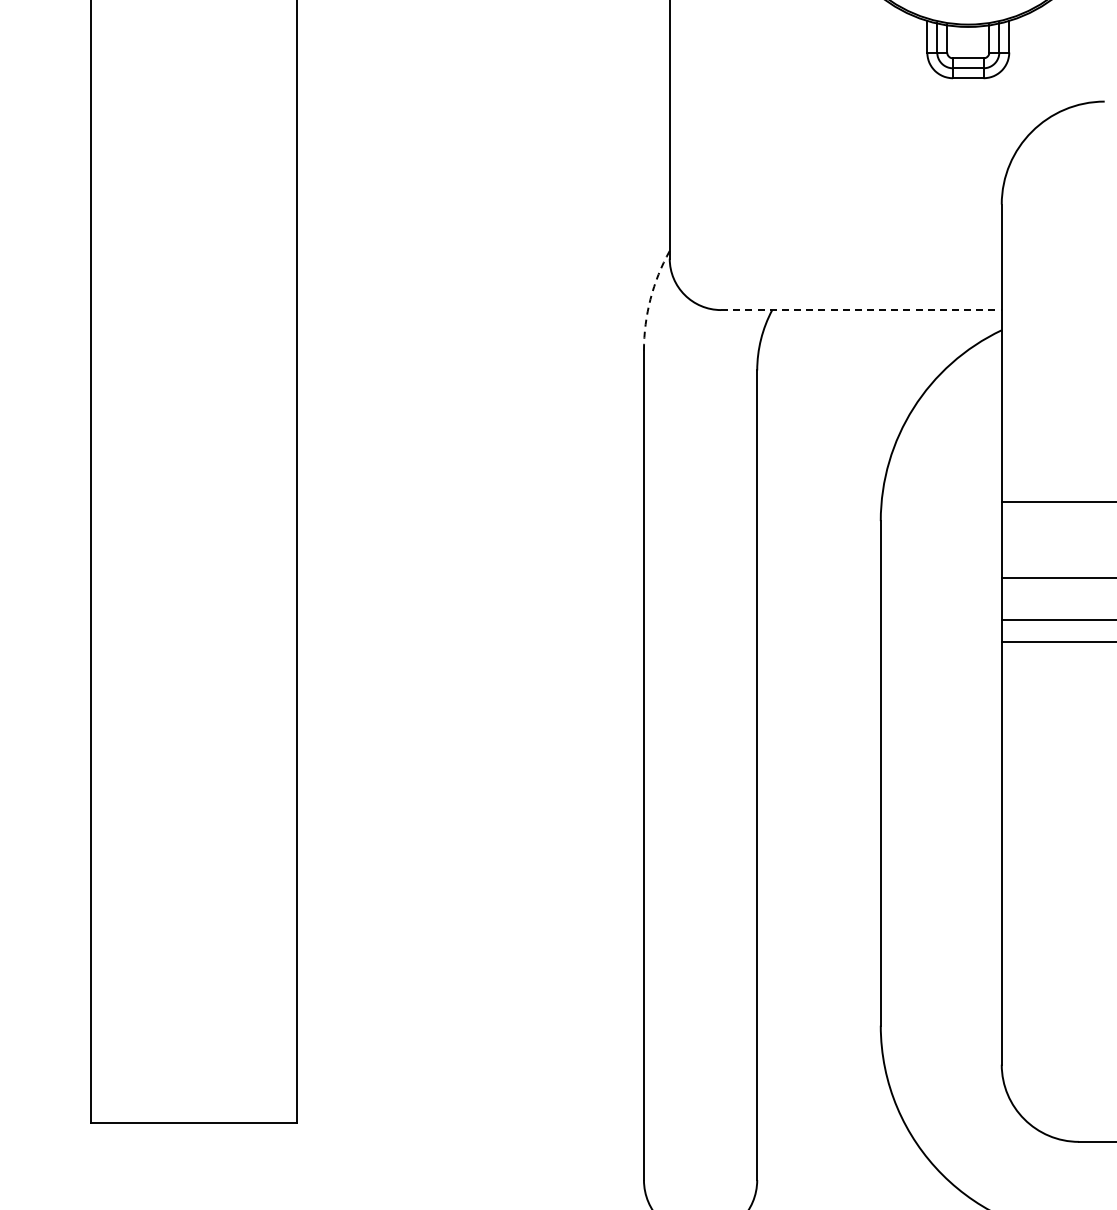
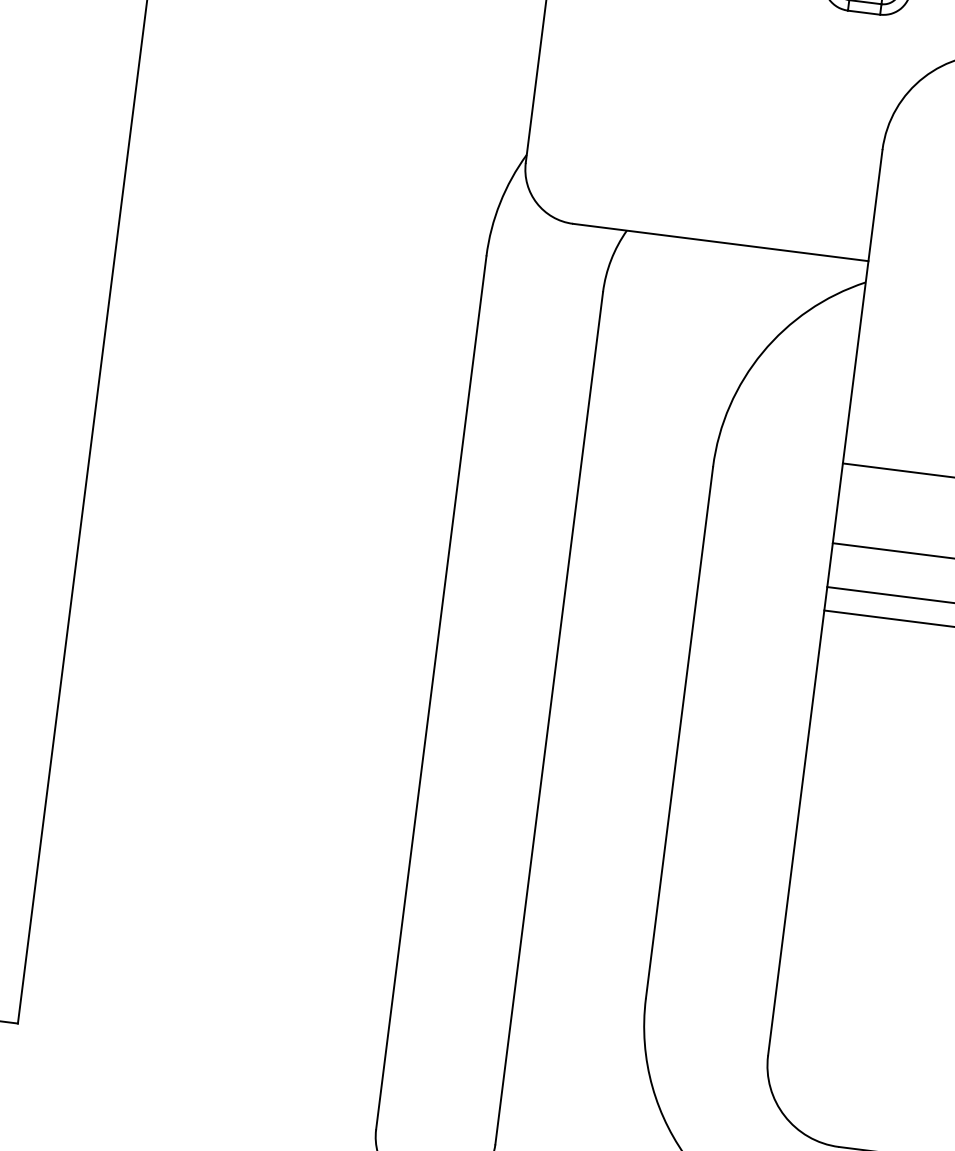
arc: (650, 299) -> (500, 203), dashed -> solid
line: (861, 310) -> (720, 242), dashed -> solid

